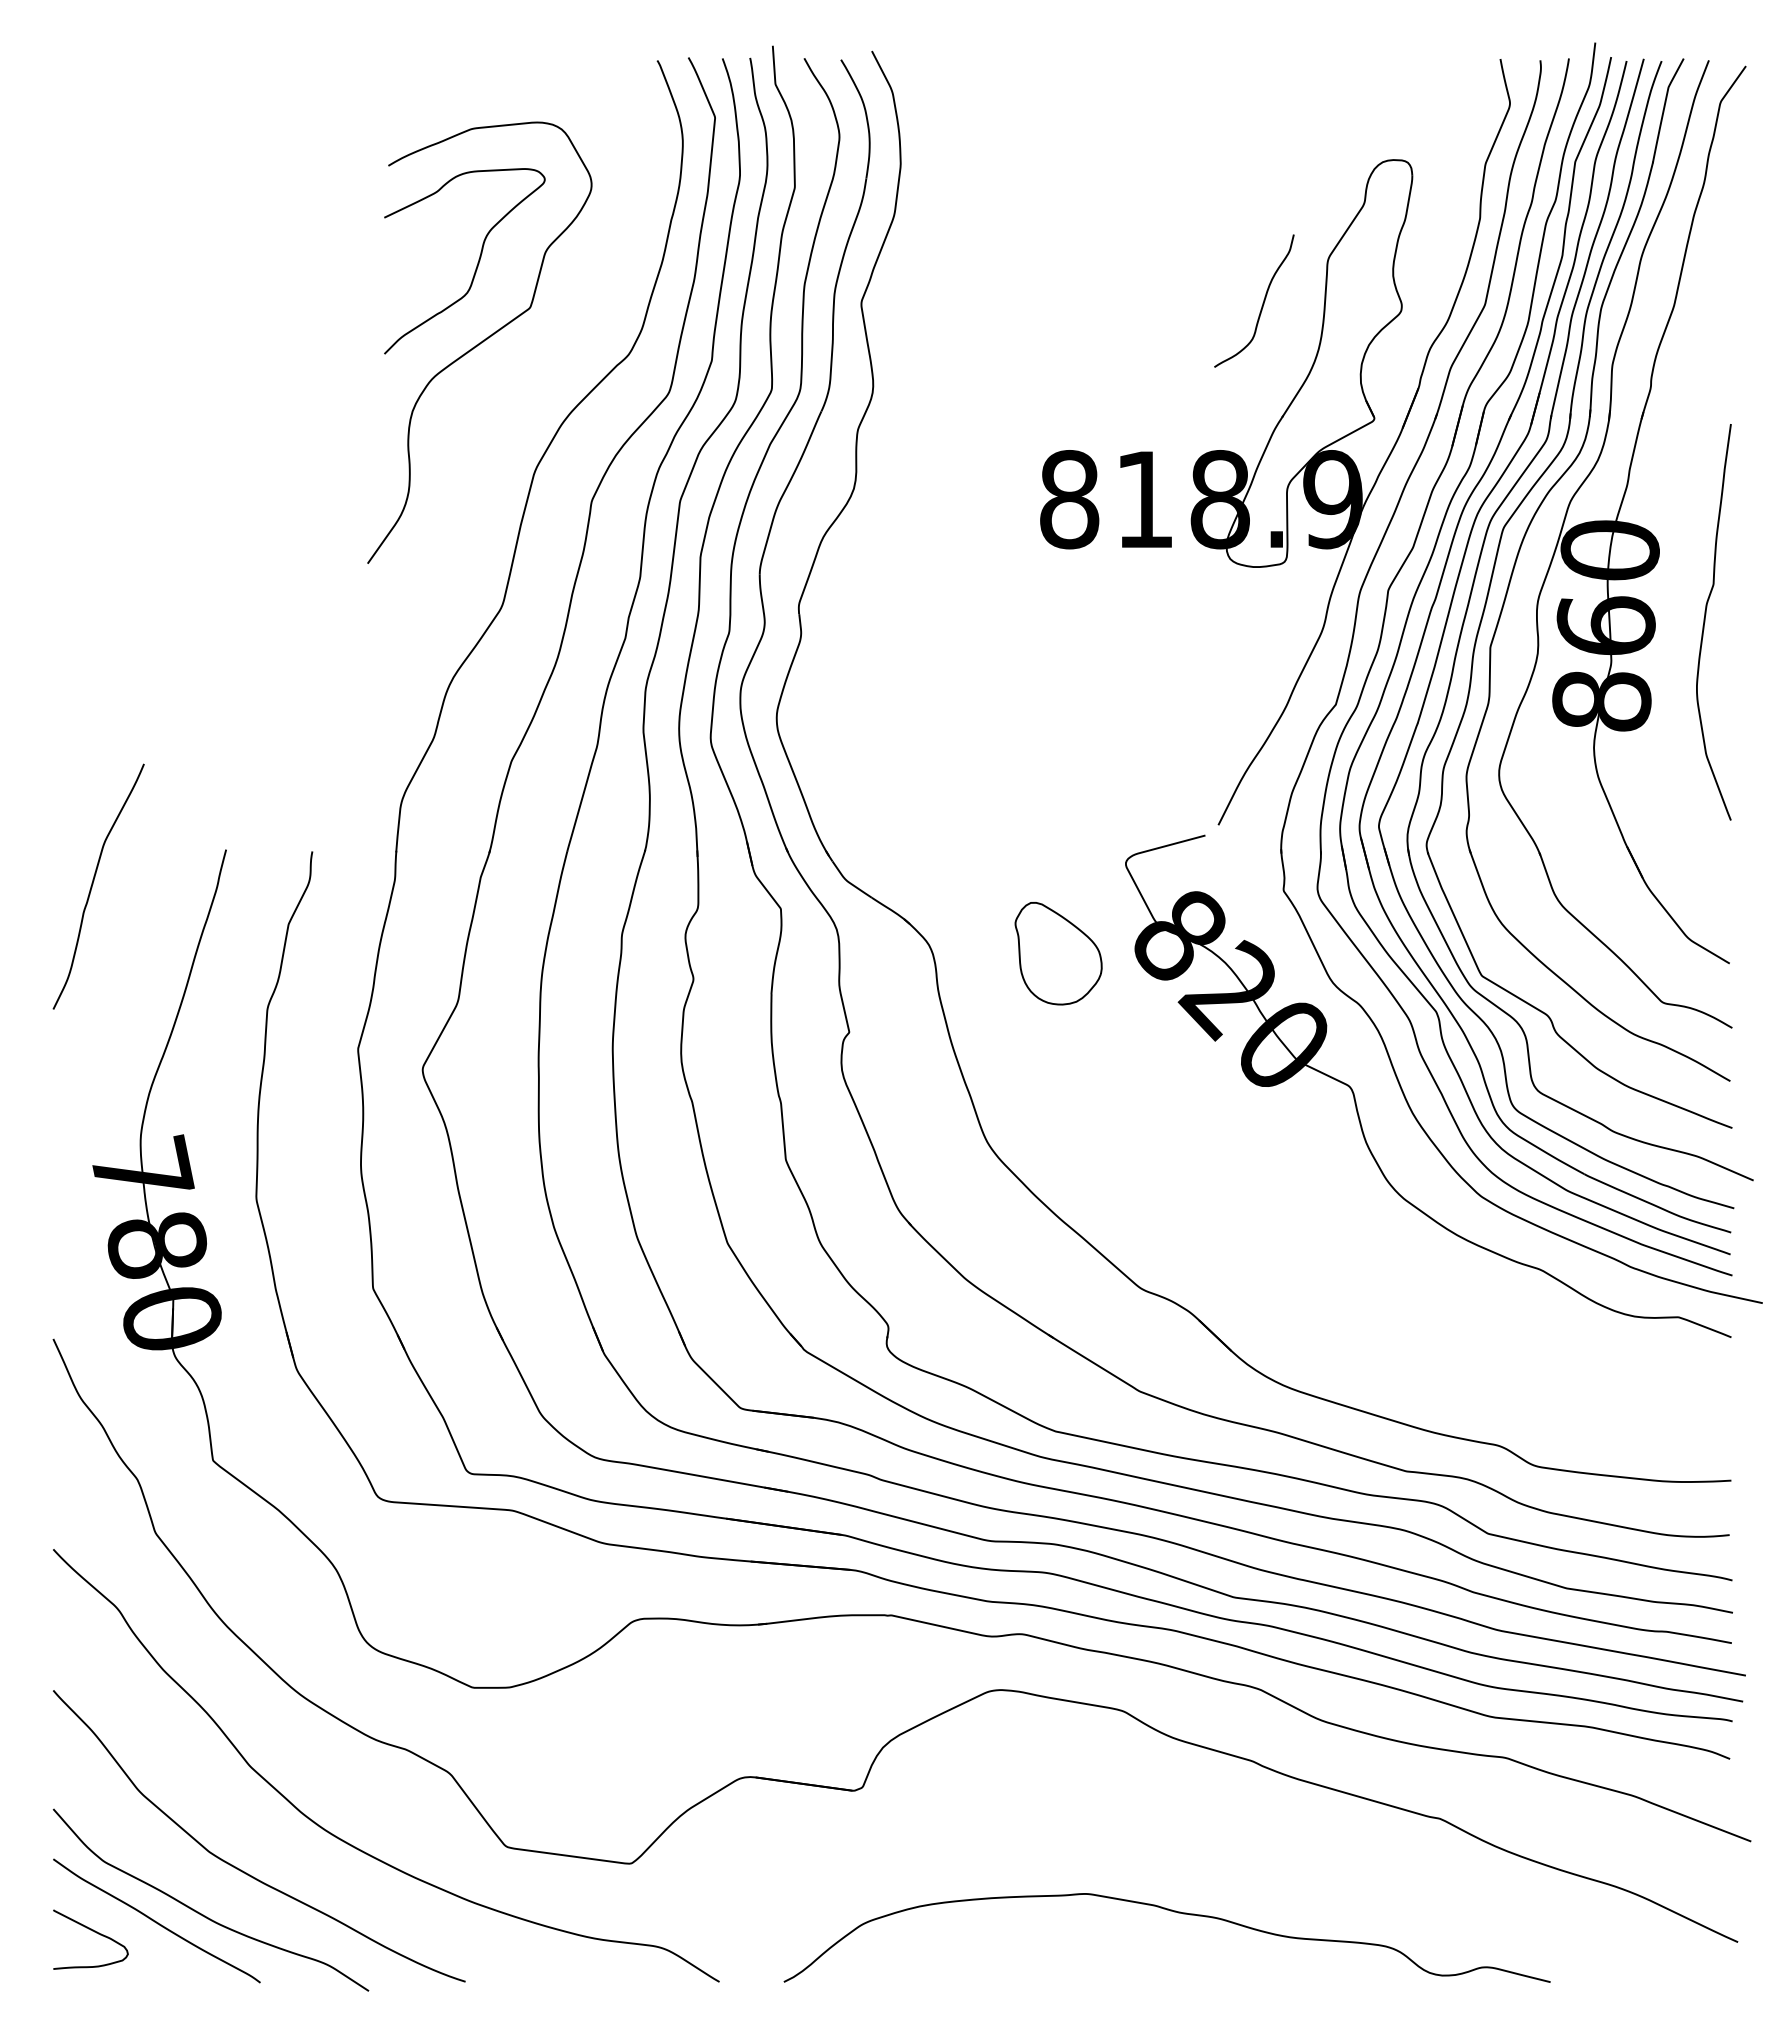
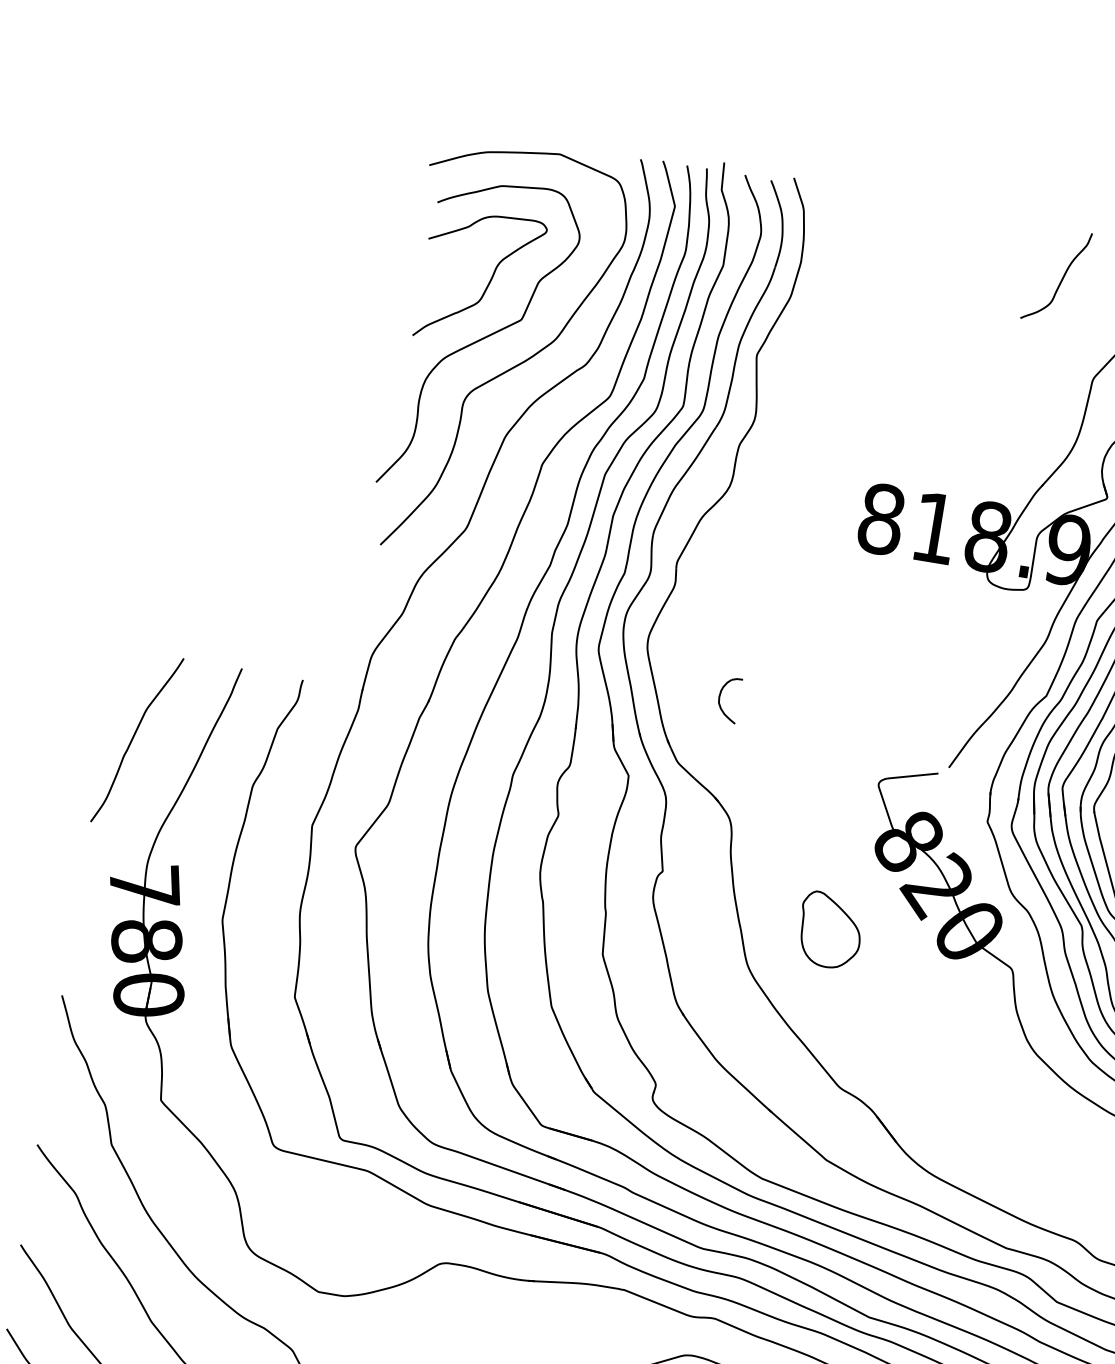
curve: (1262, 302) -> (1062, 277), moved
curve: (526, 376) -> (510, 368), added
part: (888, 782) -> (719, 698), added
curve: (93, 884) -> (133, 738), moved
part: (1058, 953) -> (830, 930), moved

